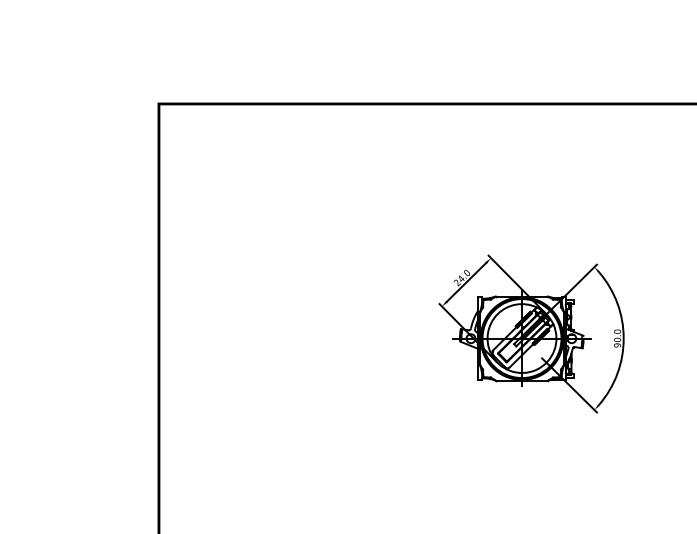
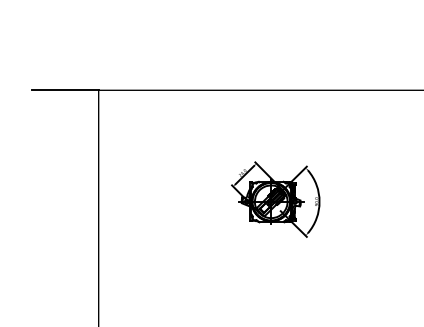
line: (89, 104) -> (65, 90), added

